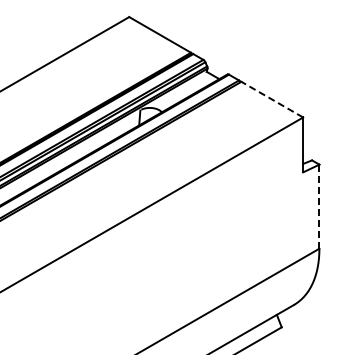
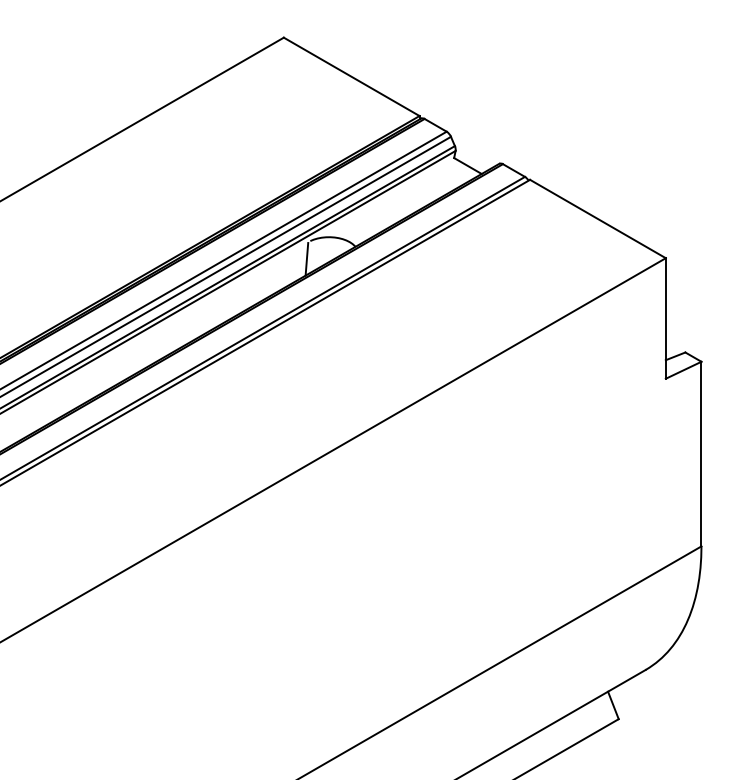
line: (272, 99) -> (598, 218), dashed -> solid
line: (319, 207) -> (701, 455), dashed -> solid

